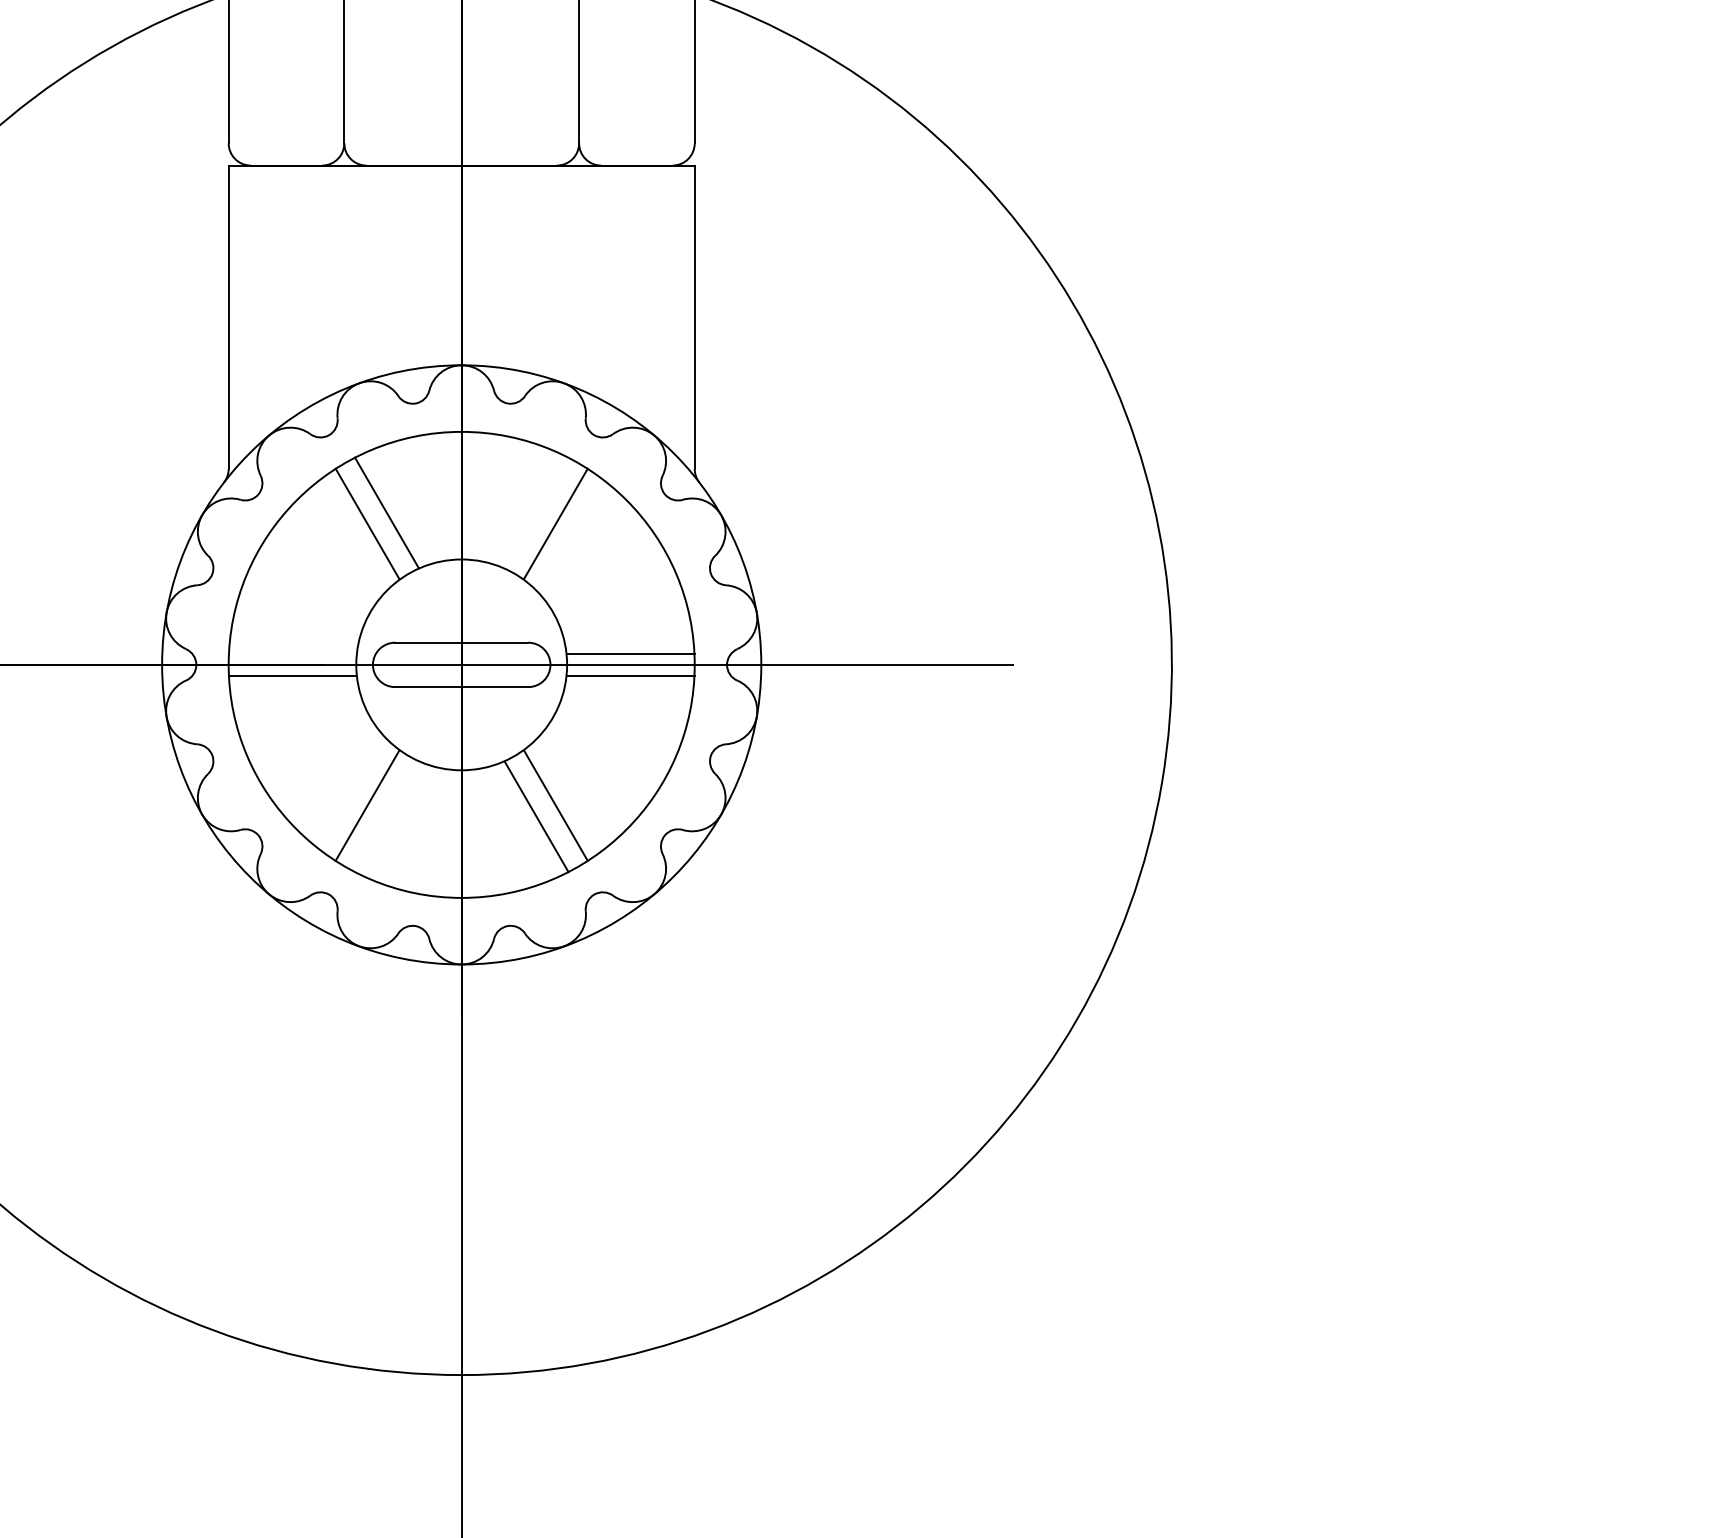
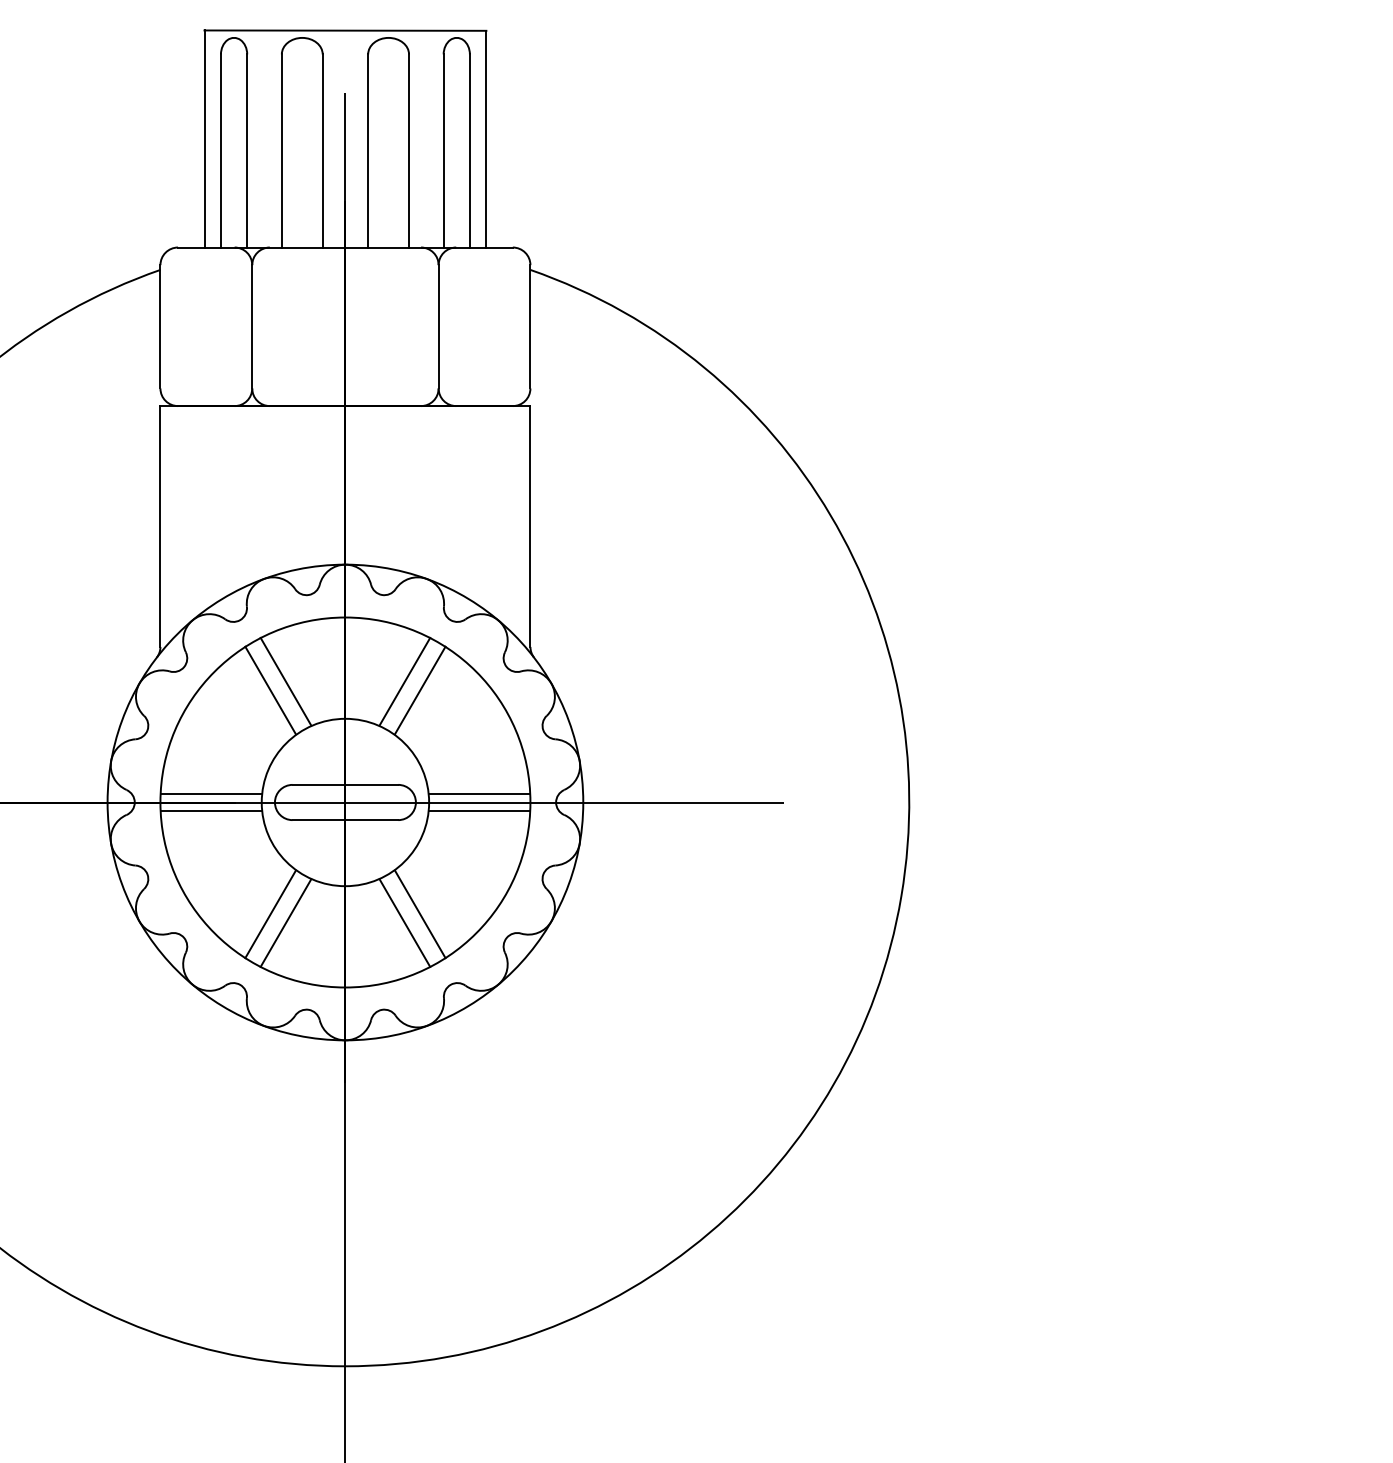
line: (536, 512) -> (404, 681), added
line: (291, 653) -> (210, 793), added
line: (386, 816) -> (285, 922), added

